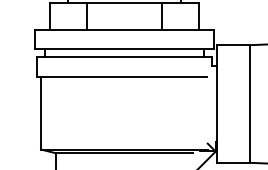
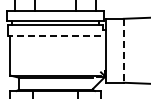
line: (122, 77) -> (54, 36), solid -> dashed
line: (249, 103) -> (123, 50), solid -> dashed

